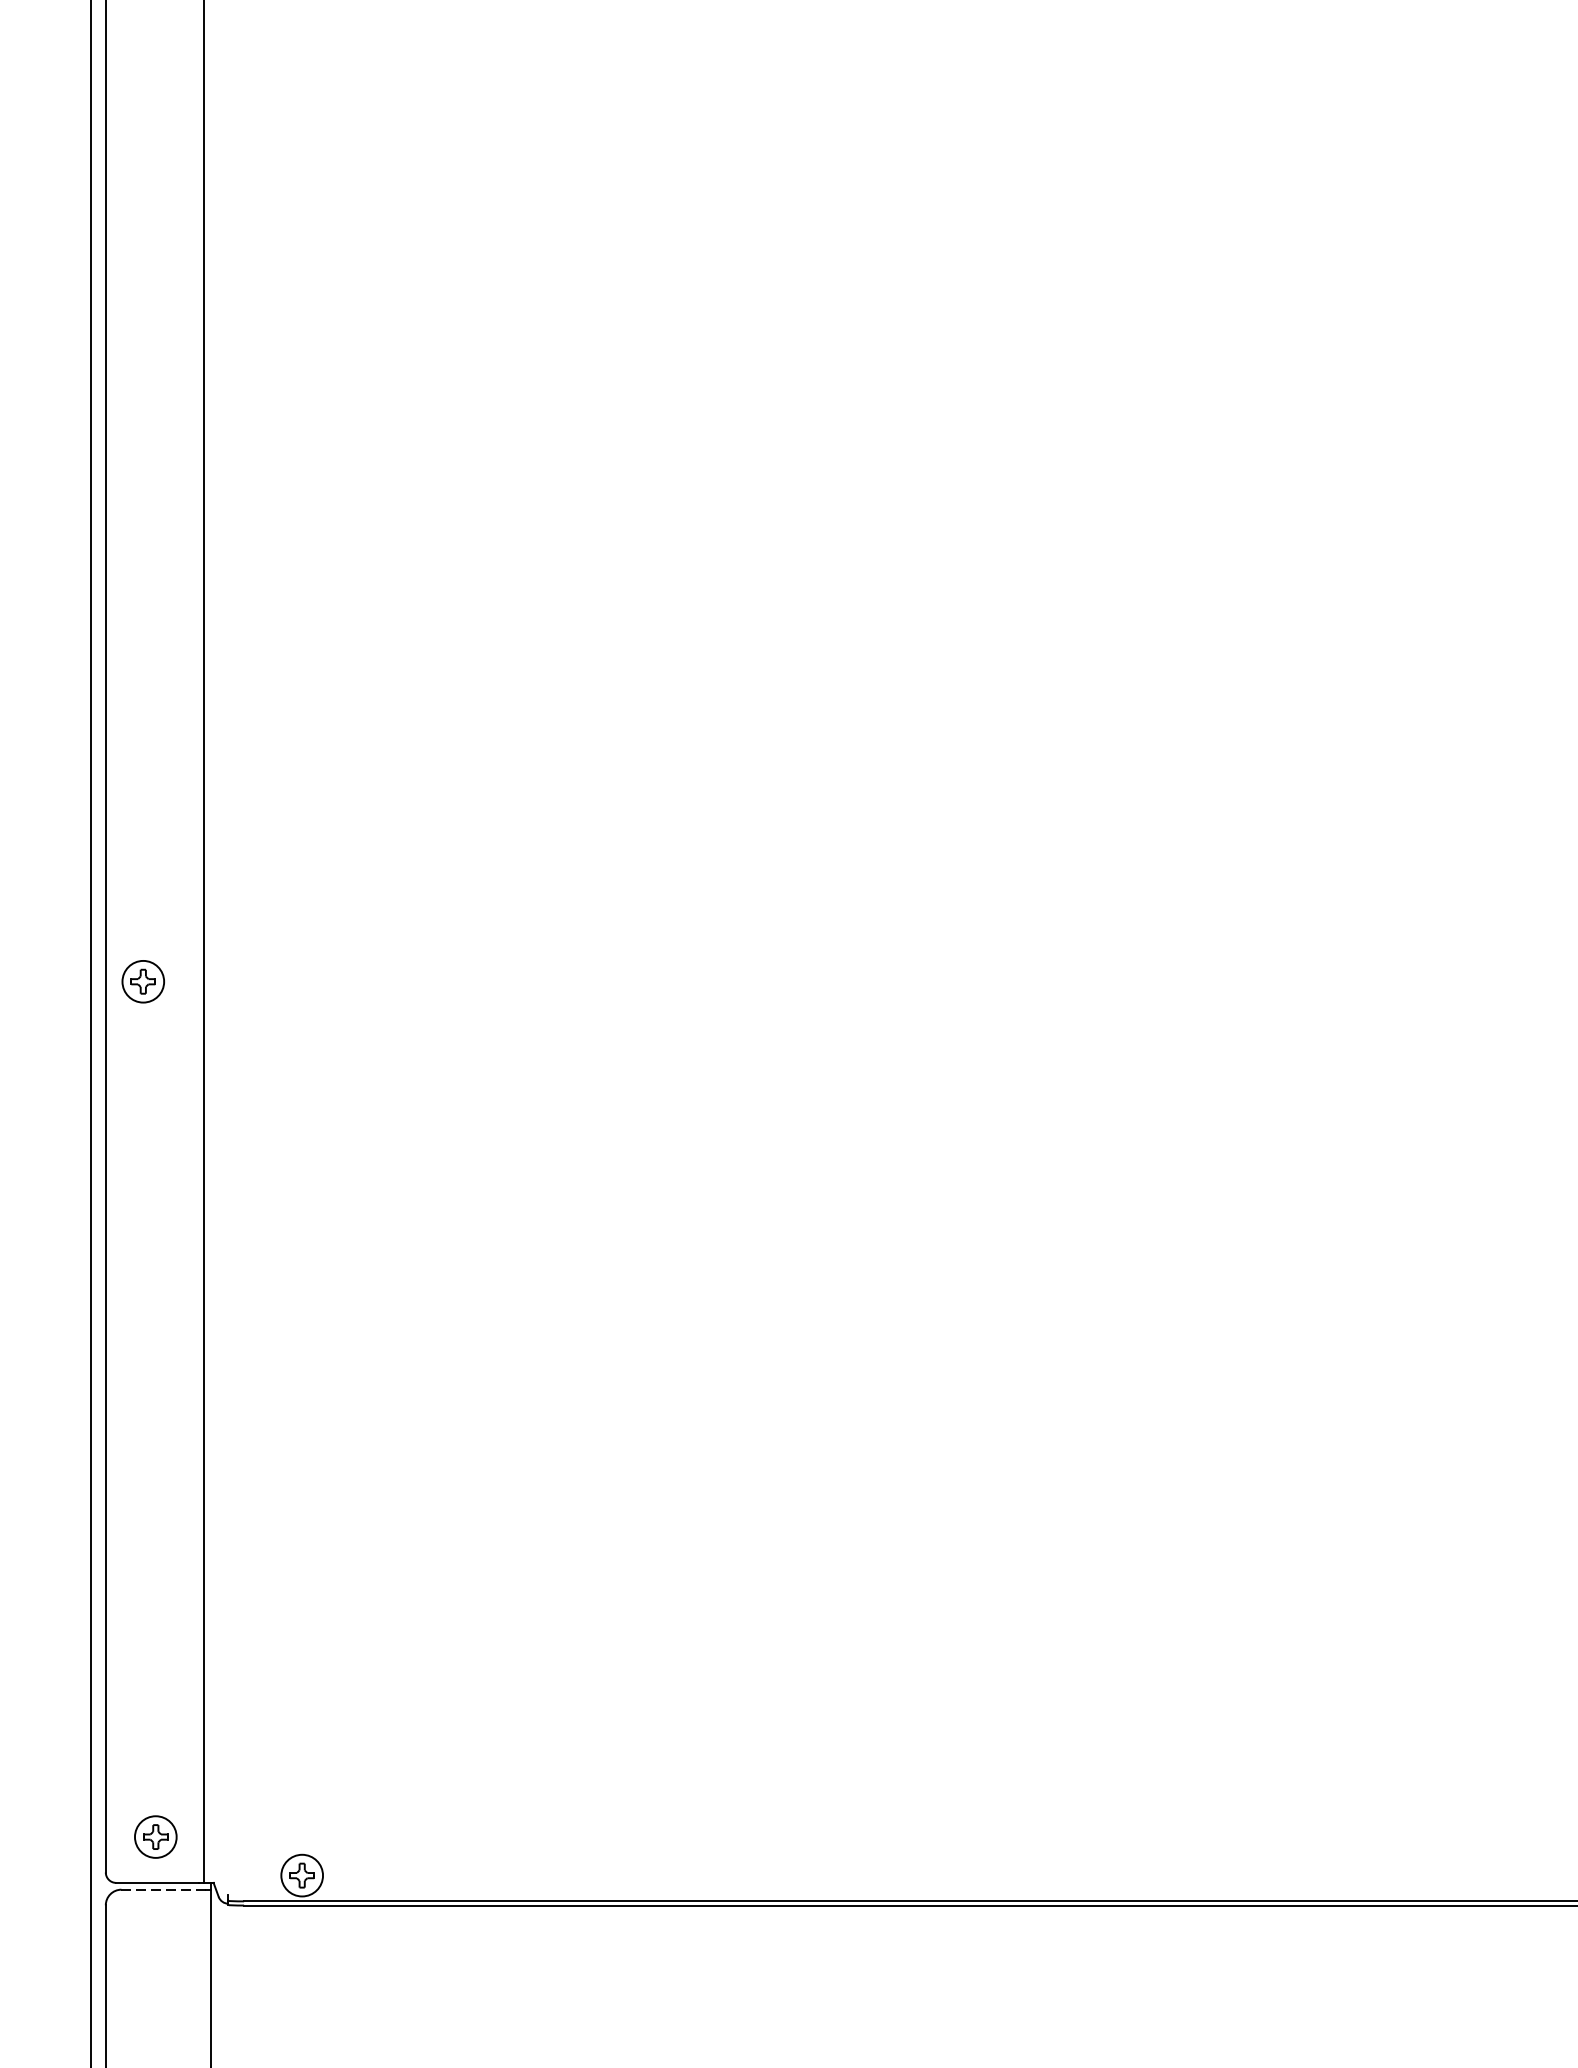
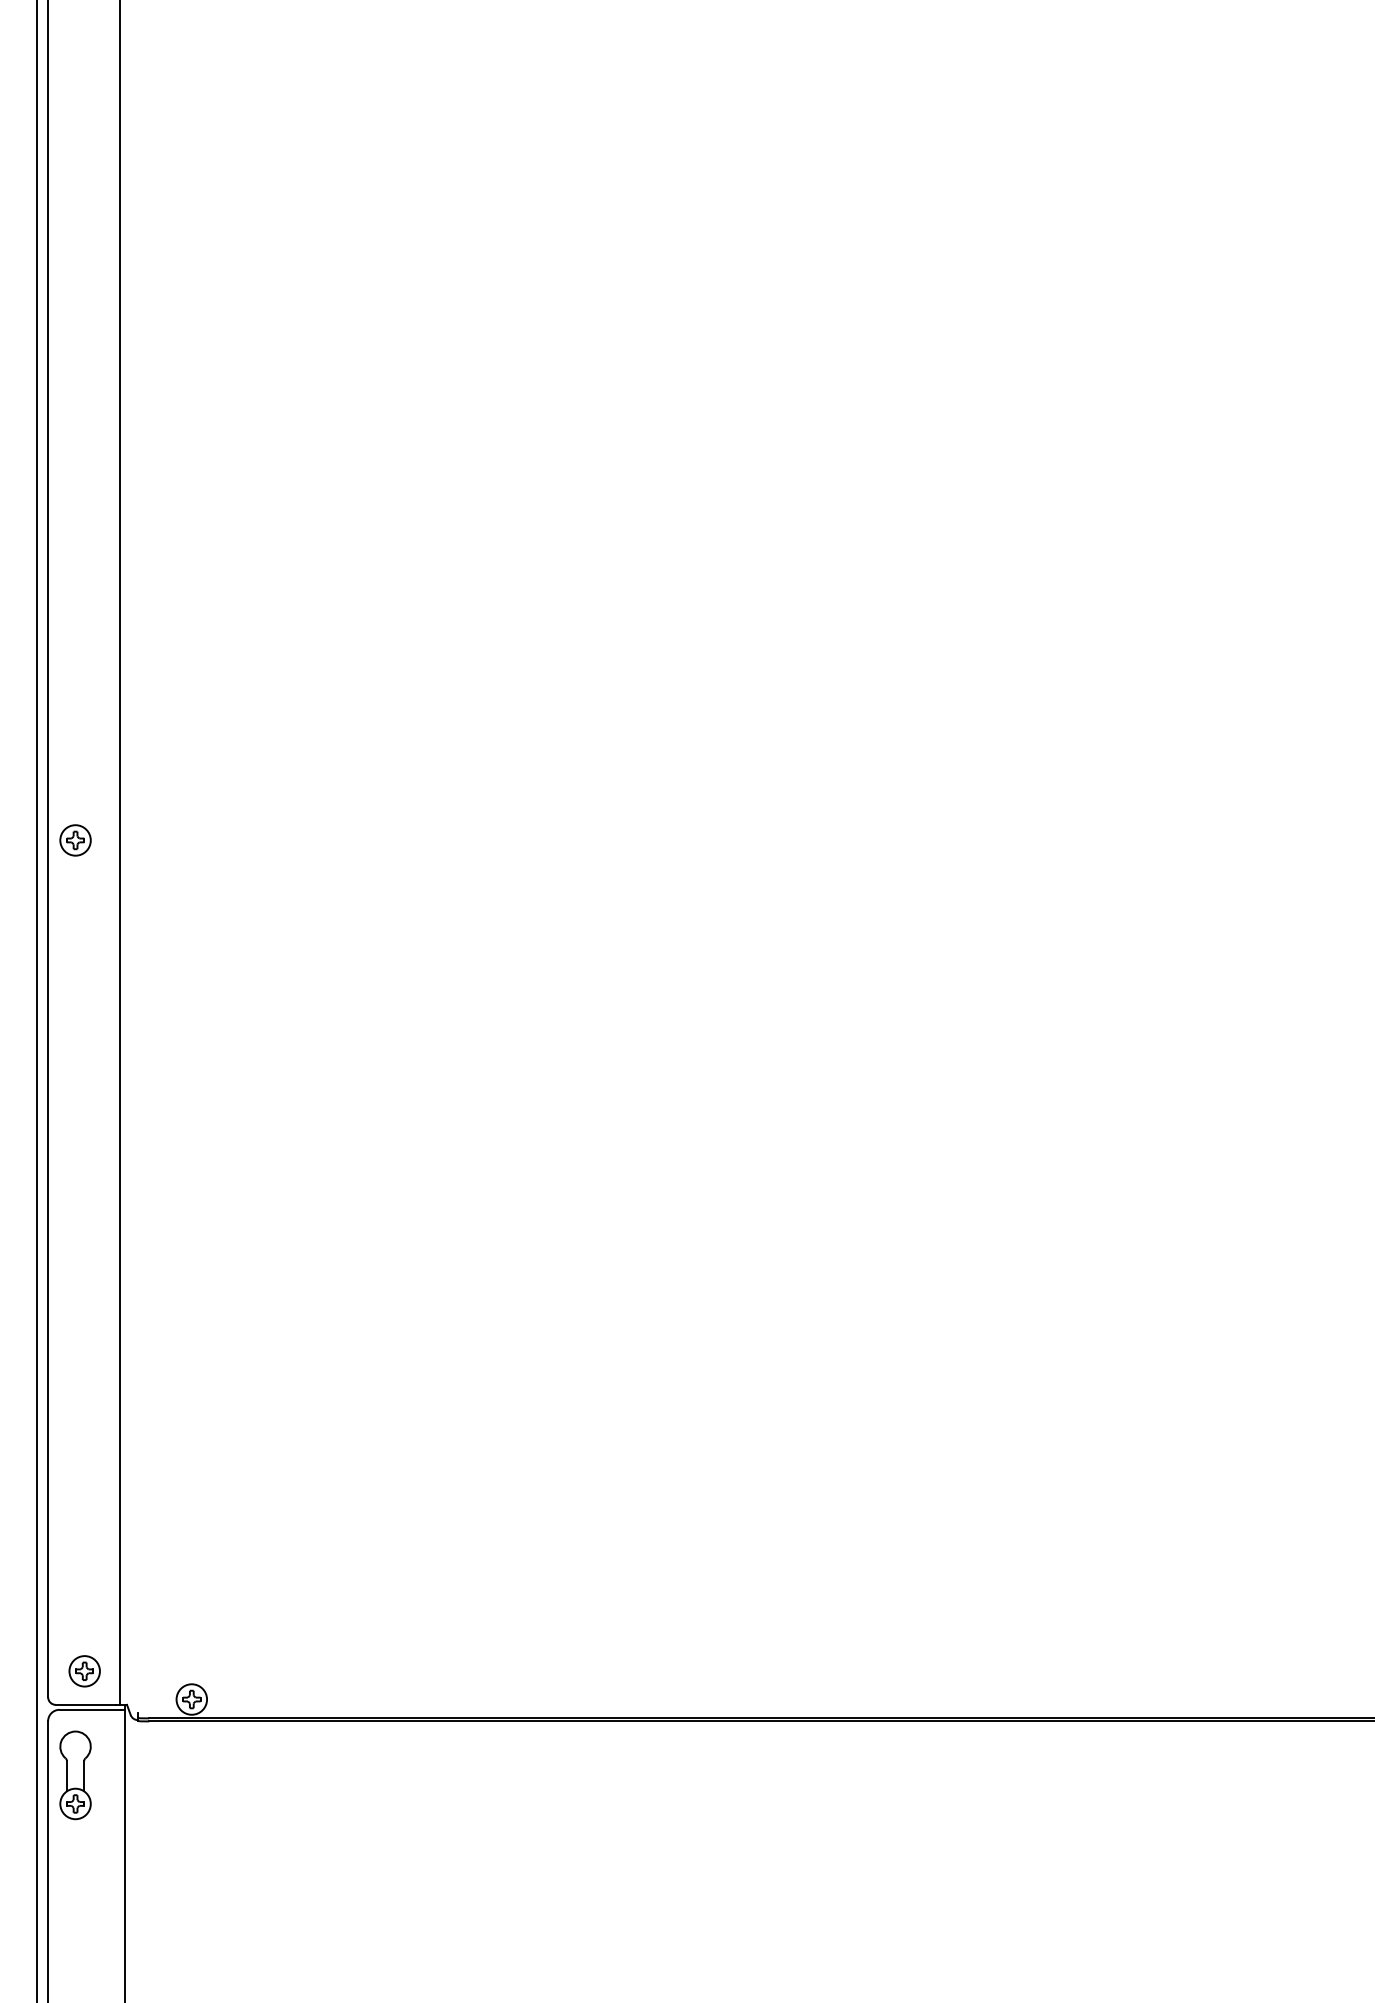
part: (143, 981) -> (75, 840), moved
line: (163, 1889) -> (90, 1709), dashed -> solid
part: (143, 1979) -> (75, 1775), added

